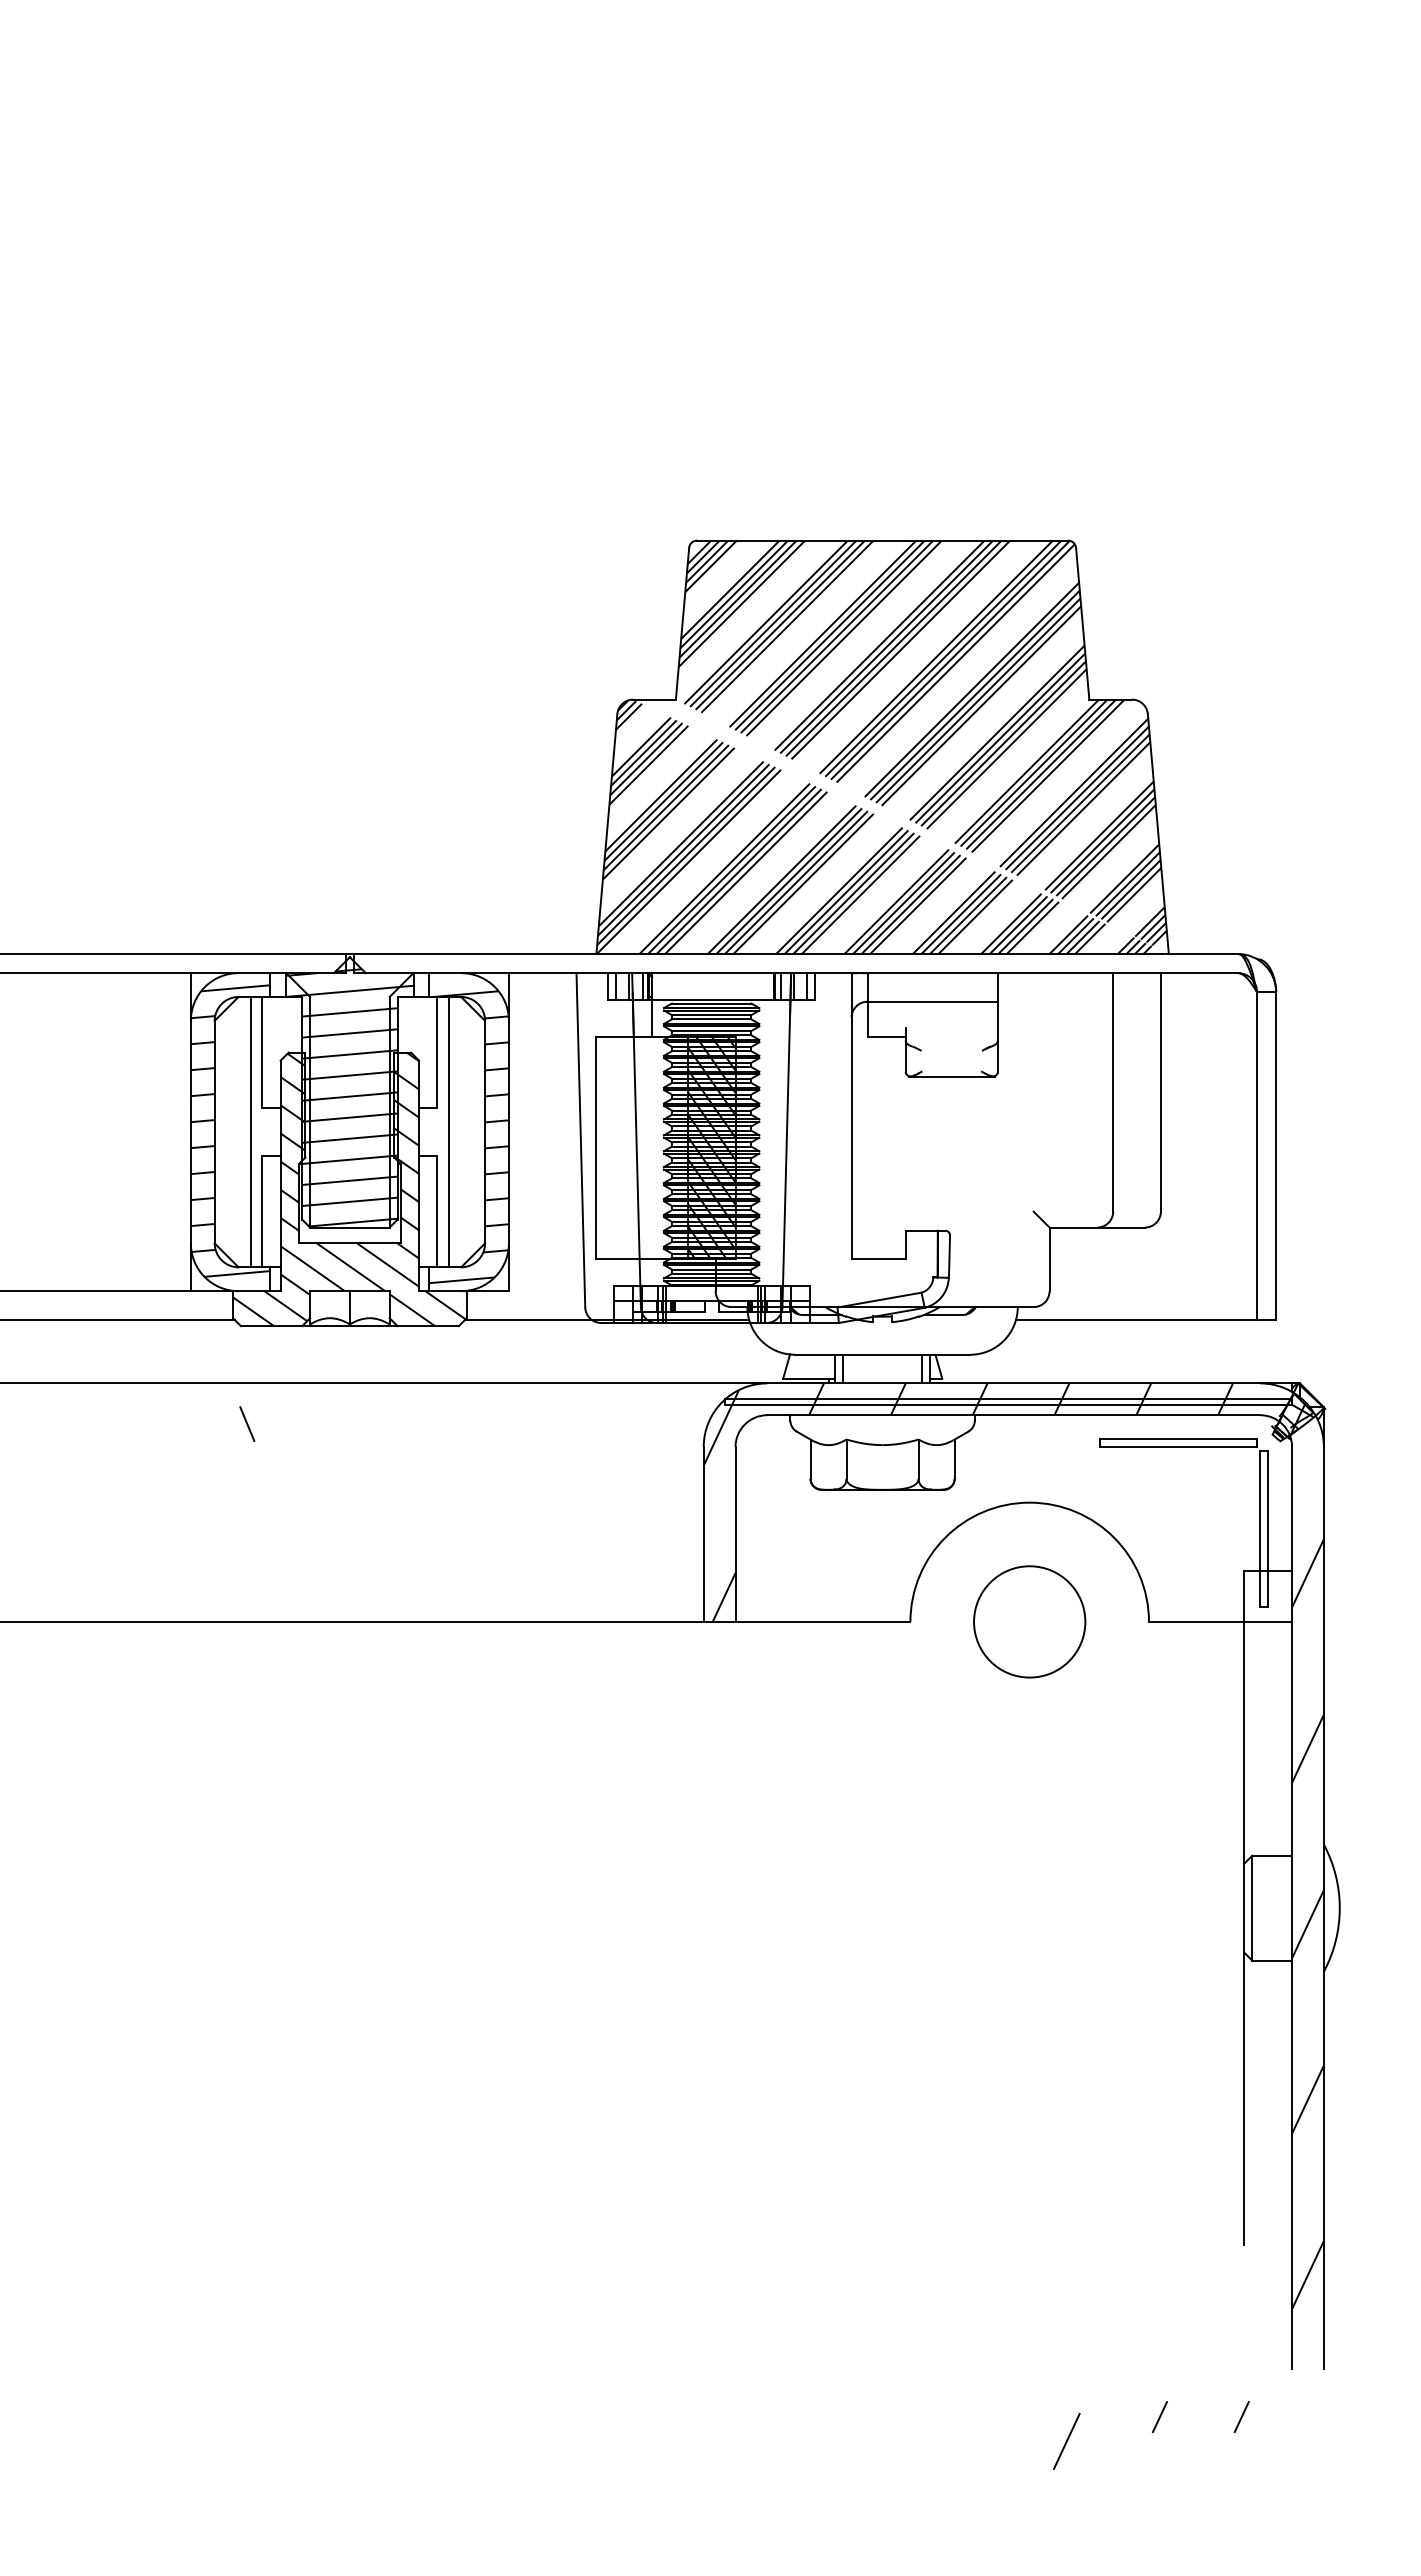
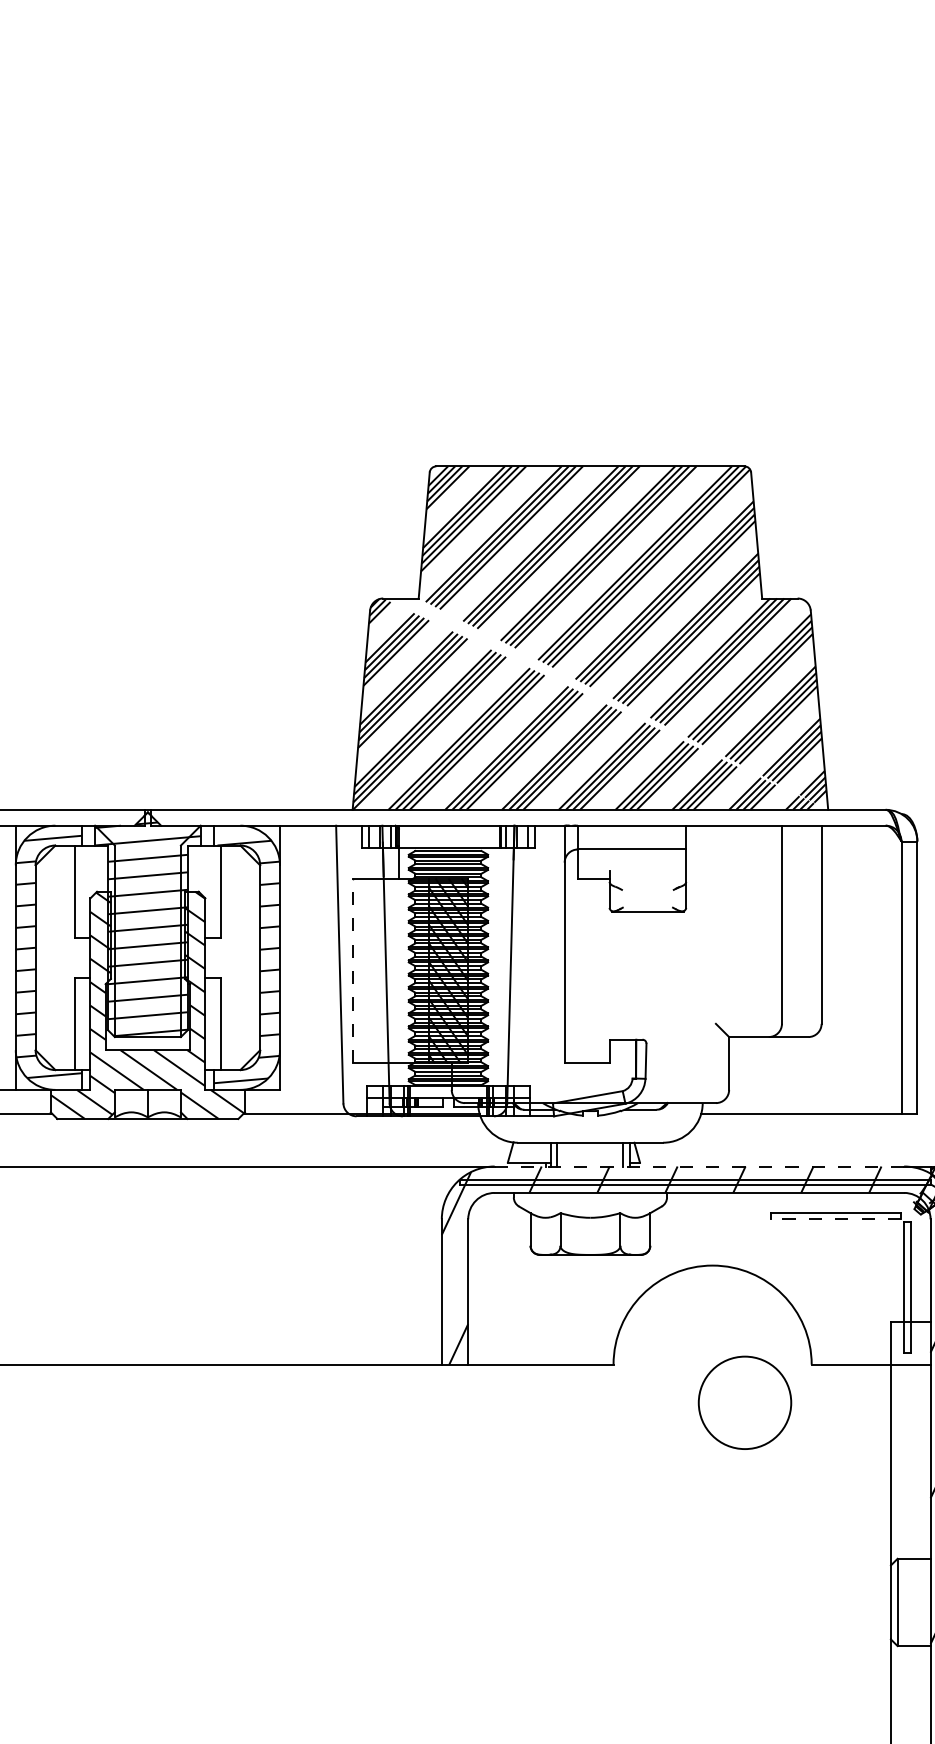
line: (250, 1131) -> (65, 957), removed
line: (449, 1131) -> (230, 957), removed
line: (596, 1147) -> (352, 970), solid -> dashed
line: (1013, 1383) -> (699, 1166), solid -> dashed
line: (247, 1423) -> (62, 1199), removed
line: (1177, 1447) -> (835, 1219), solid -> dashed
circle: (1029, 1621) -> (744, 1402), moved

